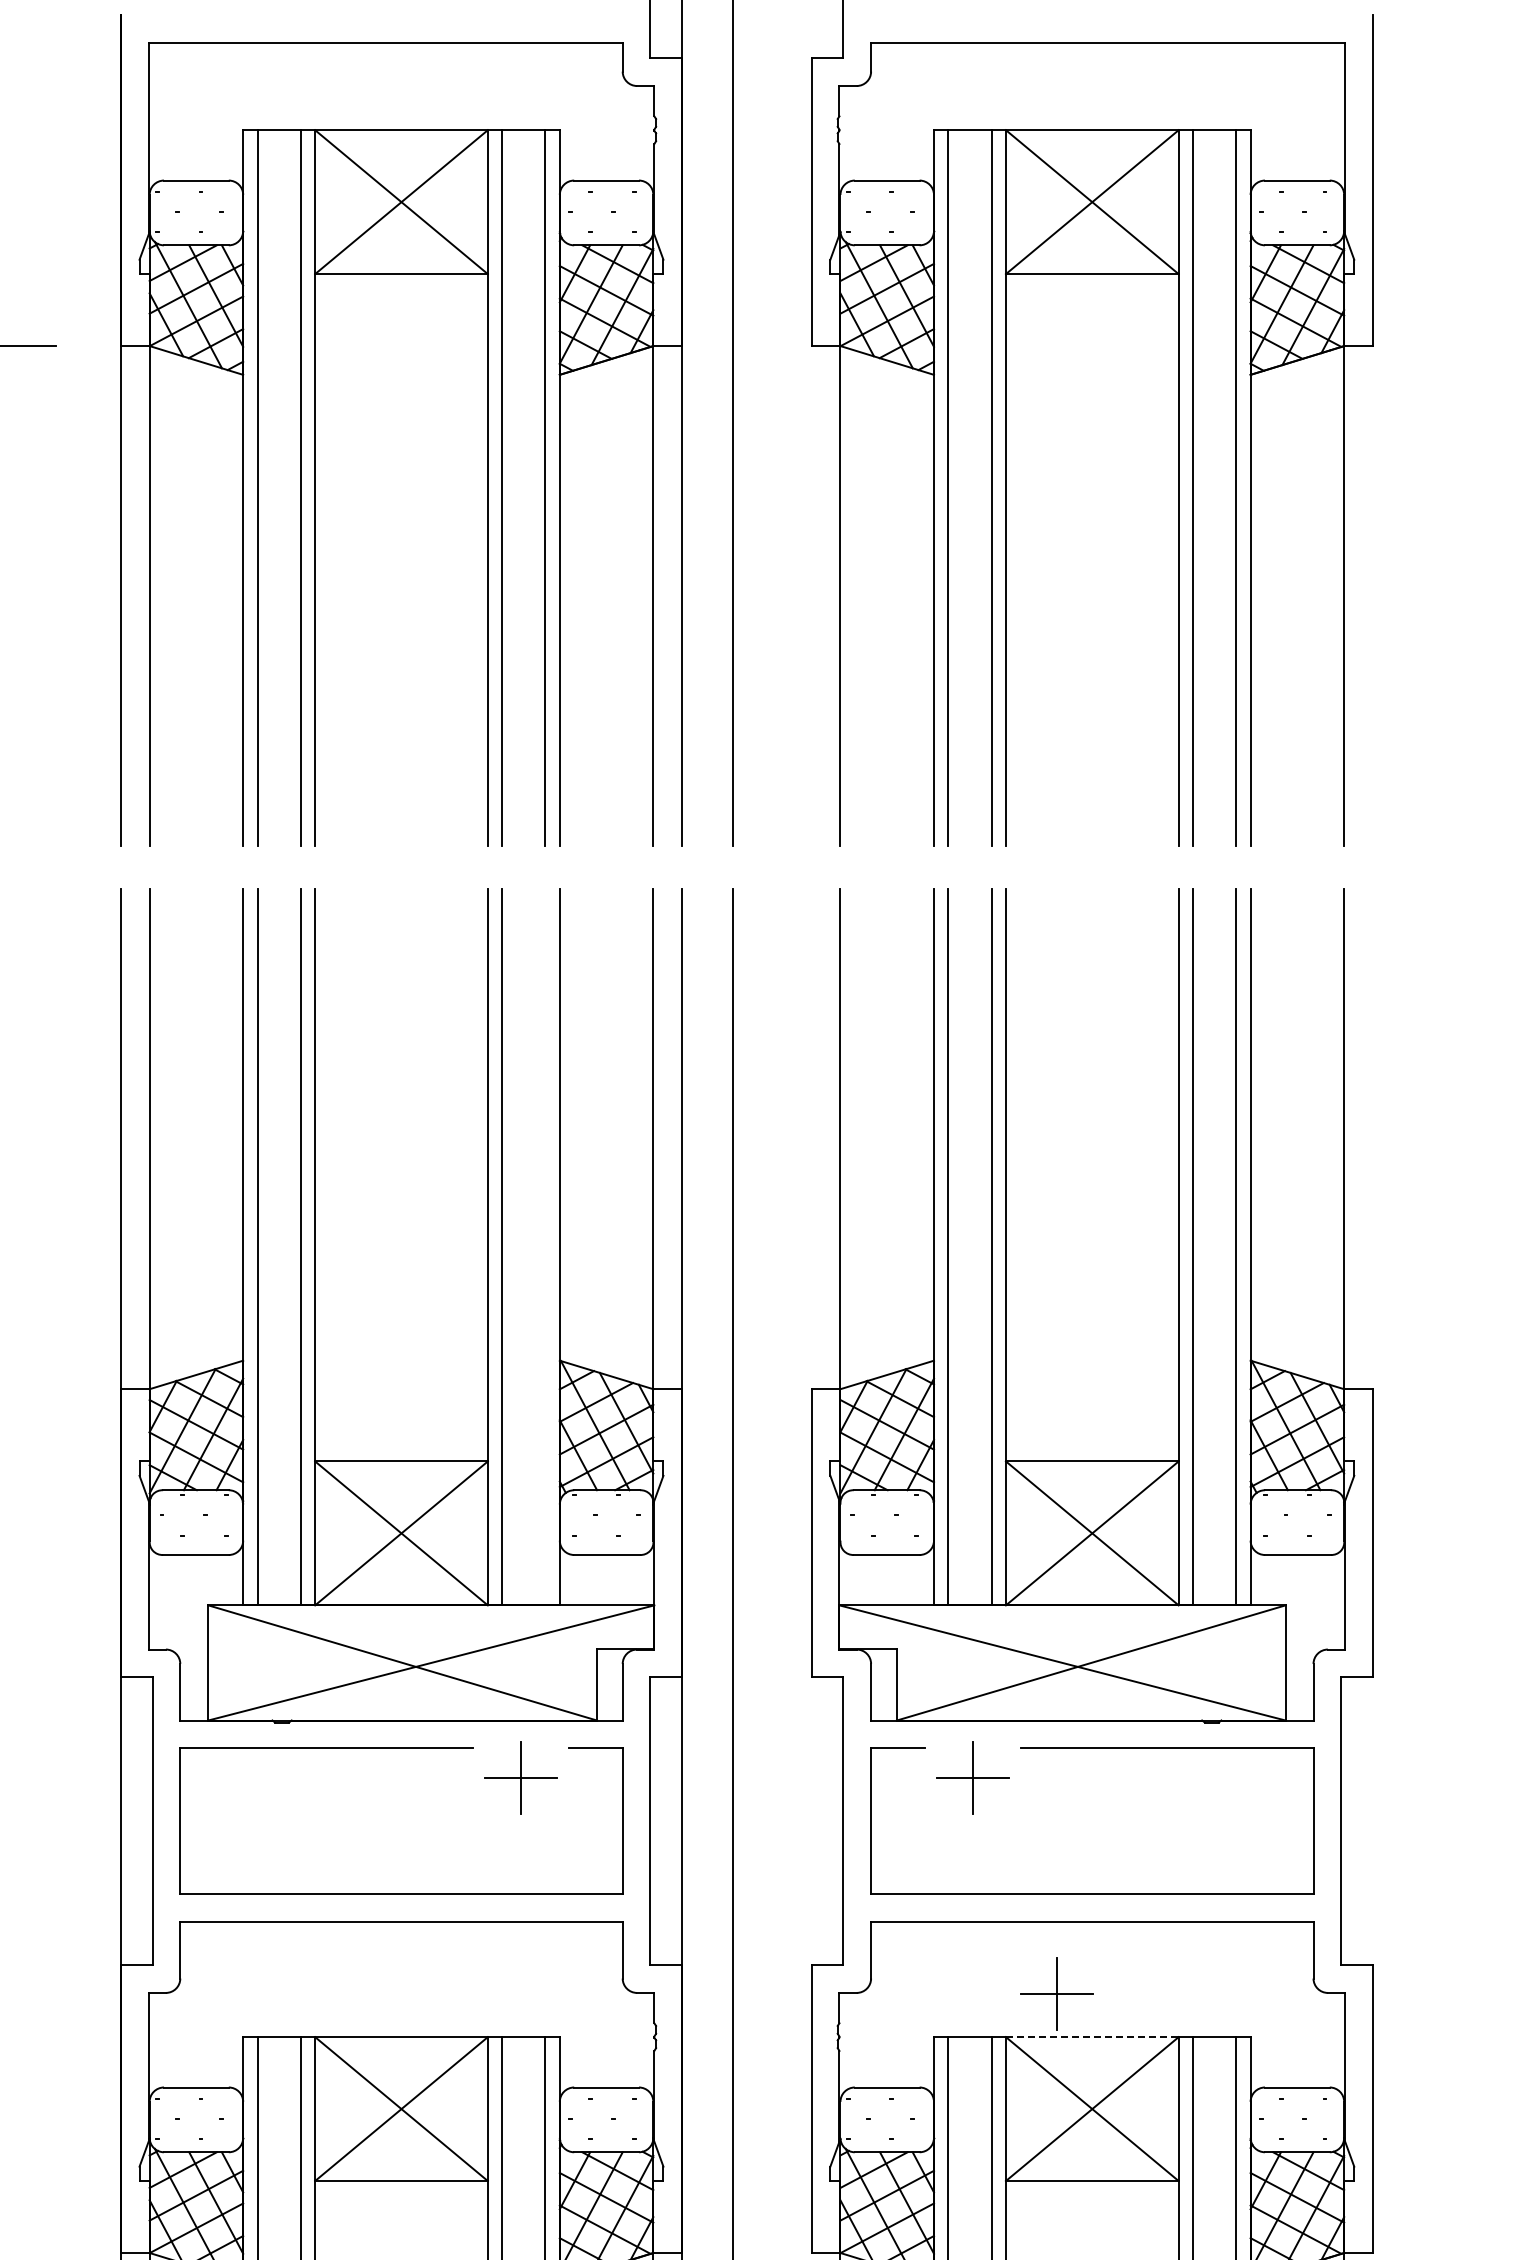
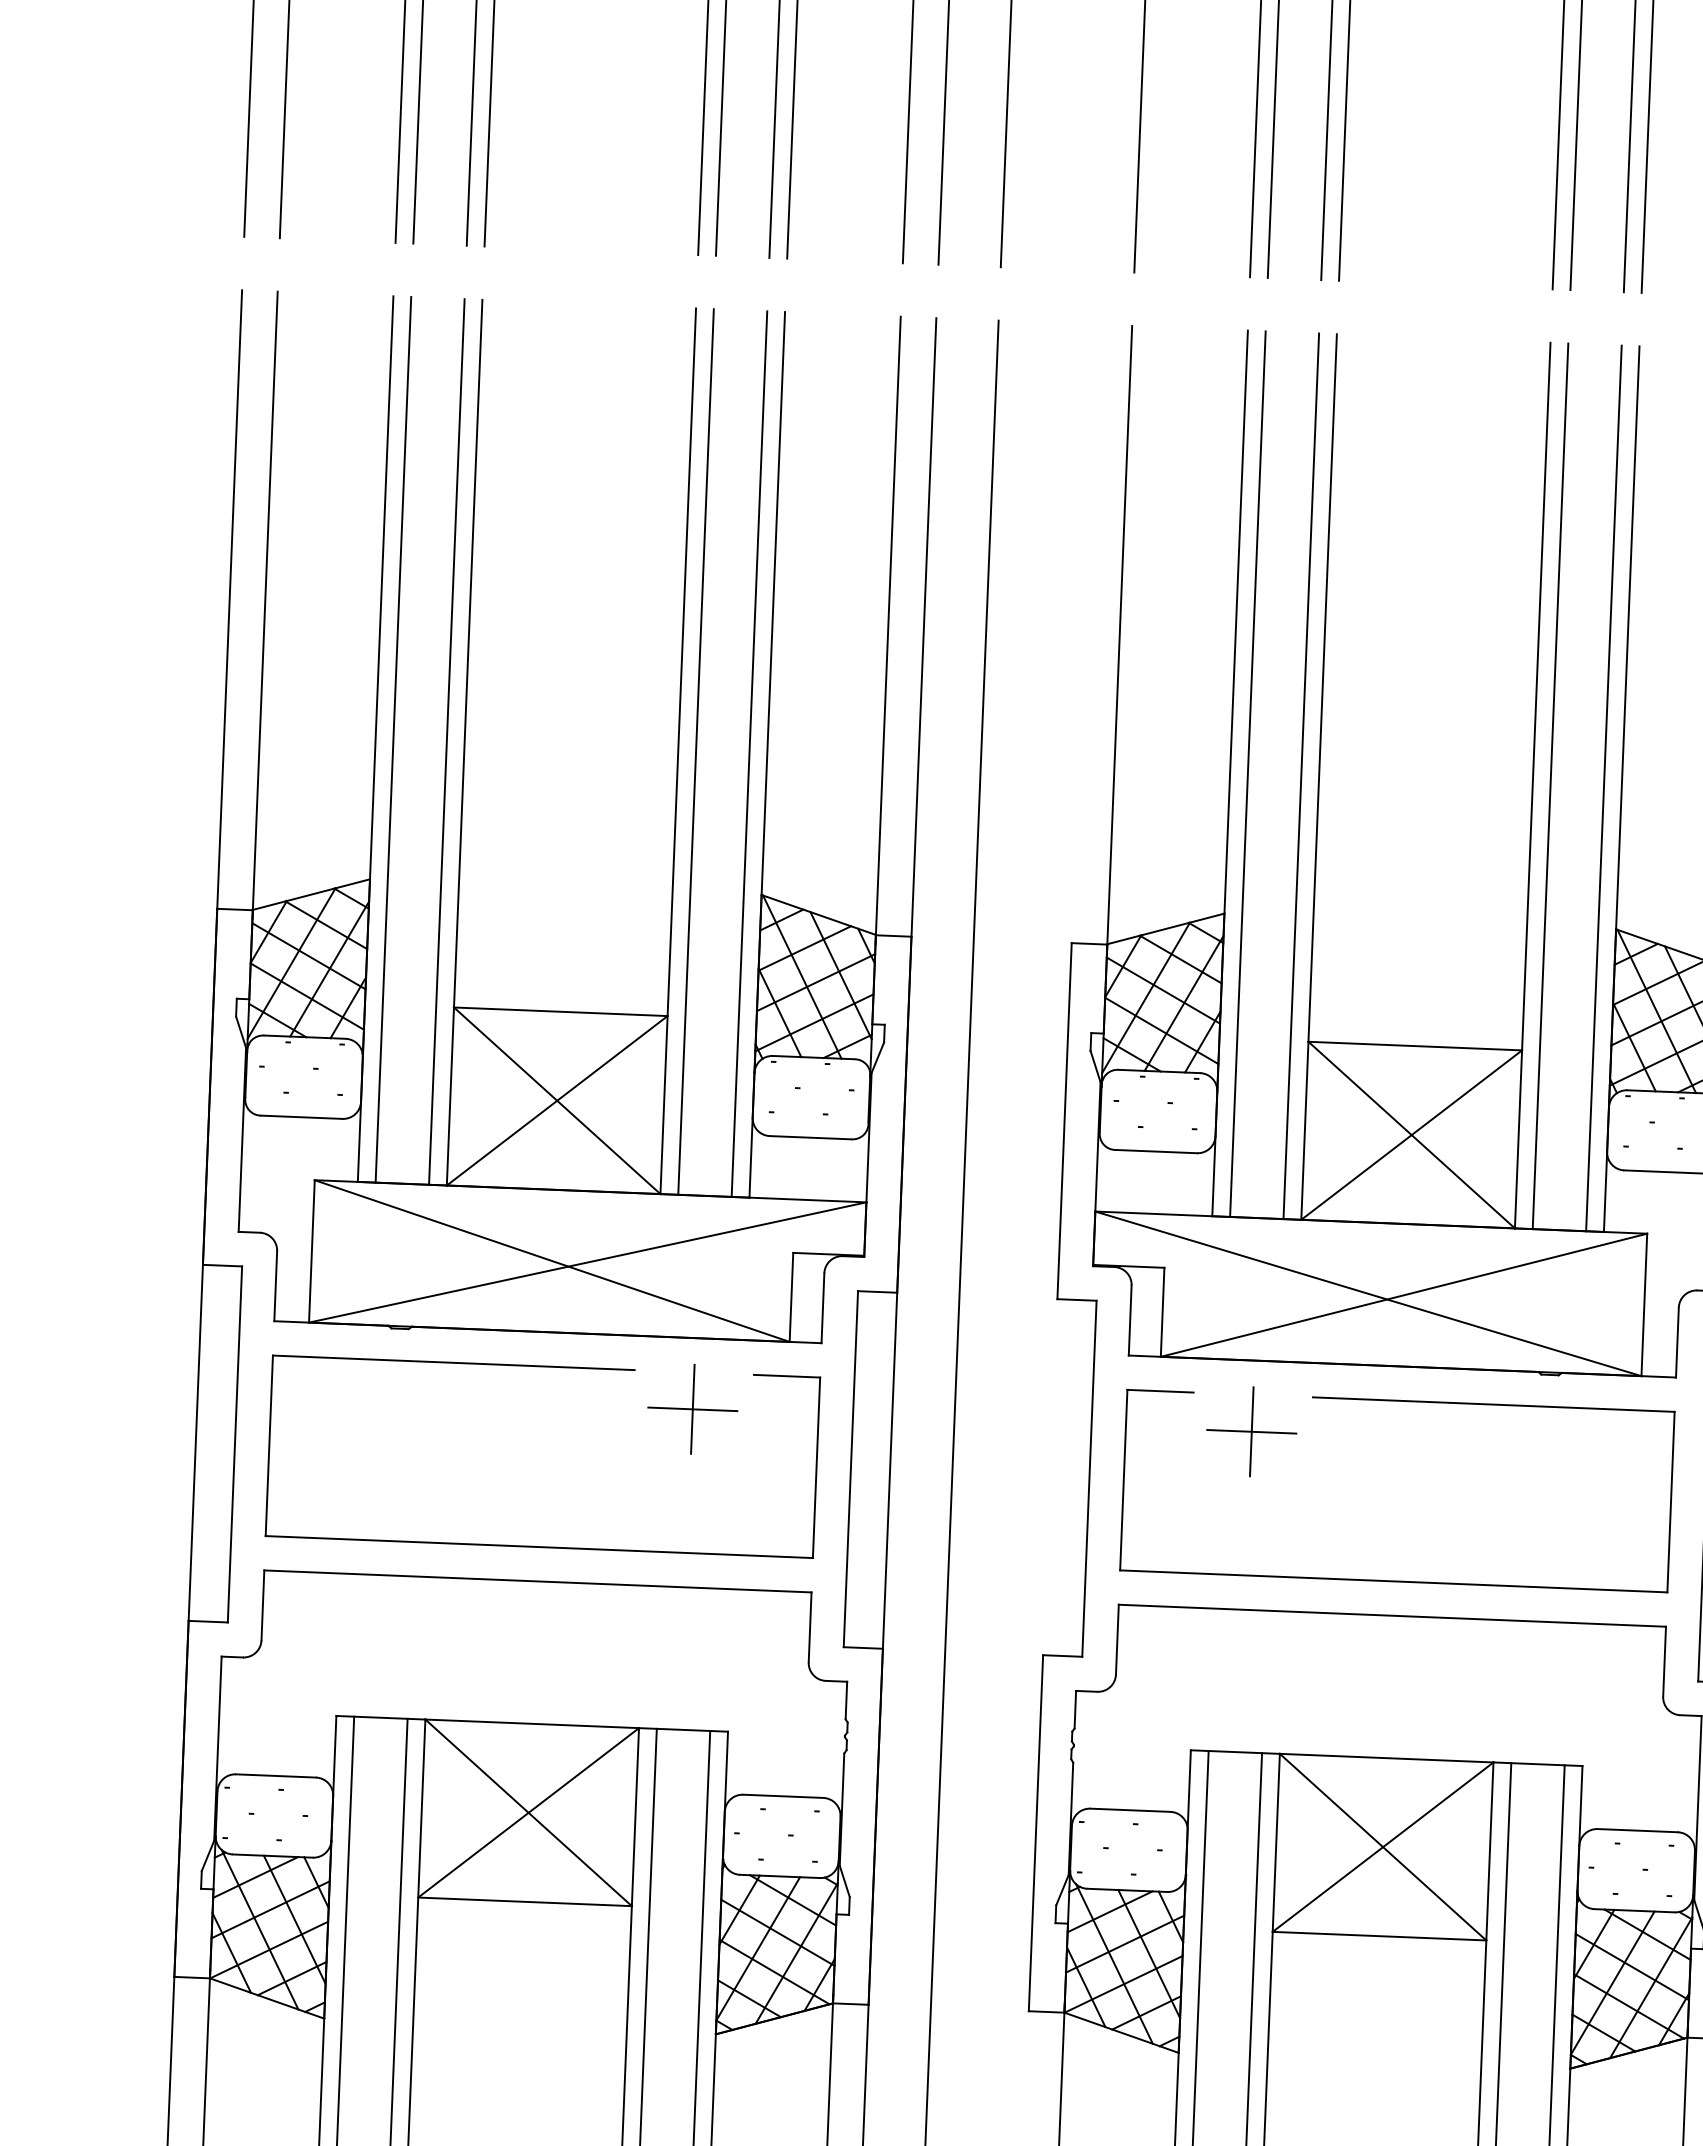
line: (545, 1247) -> (749, 754), added
part: (1056, 1993) -> (1344, 1702), removed
line: (1092, 2037) -> (1386, 1758), dashed -> solid

